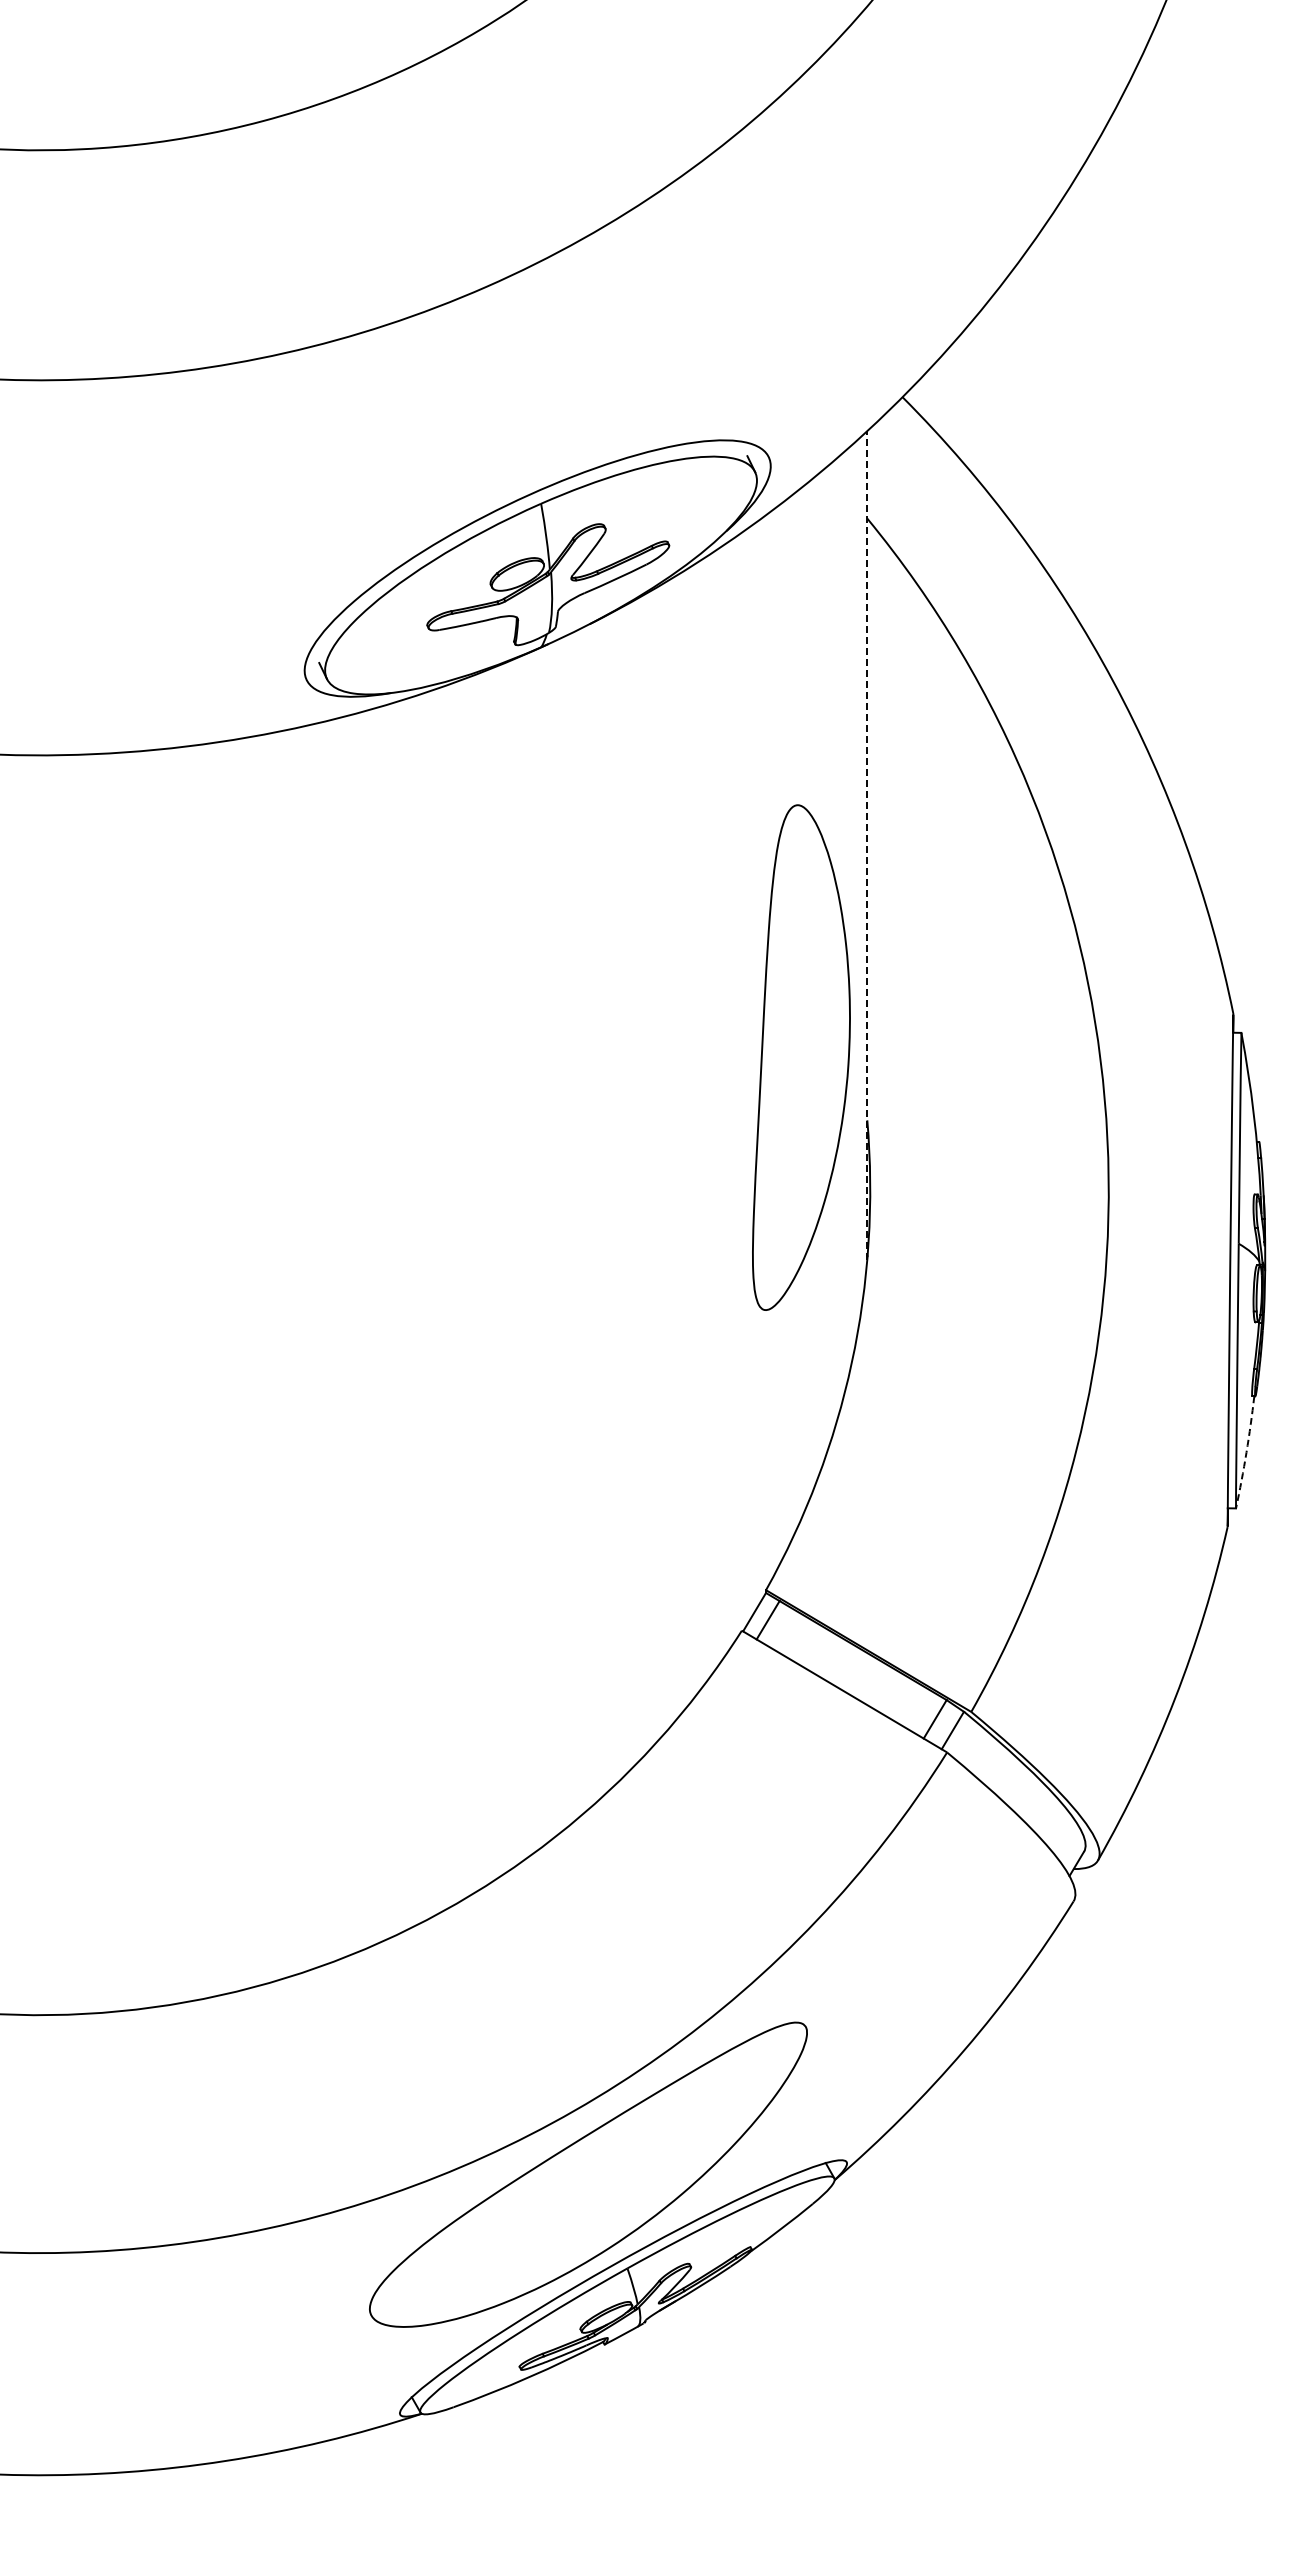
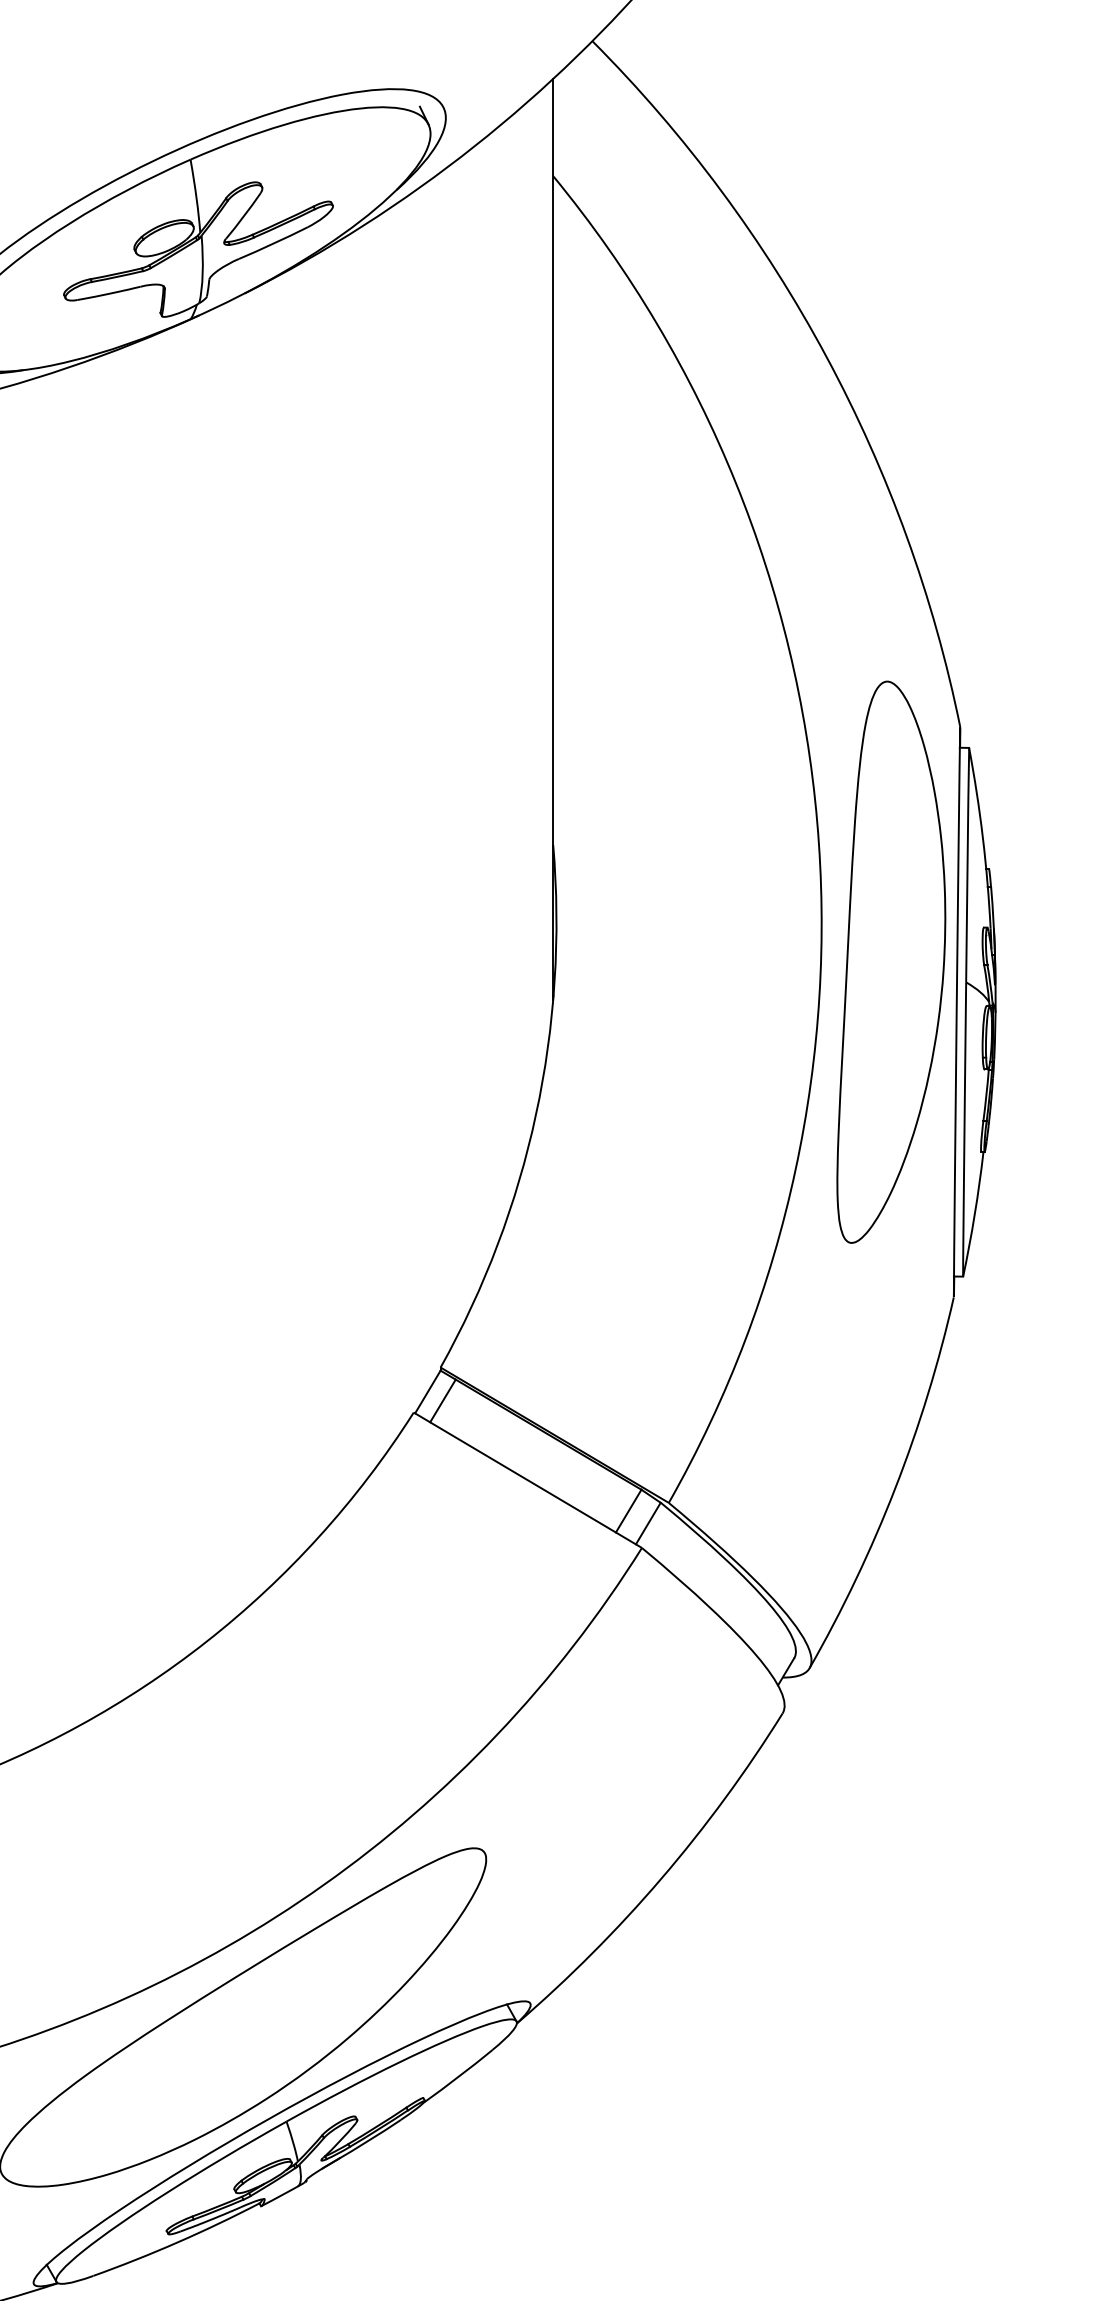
line: (867, 844) -> (553, 538), dashed -> solid
part: (801, 1057) -> (891, 962), moved
arc: (1246, 1452) -> (974, 1214), dashed -> solid

